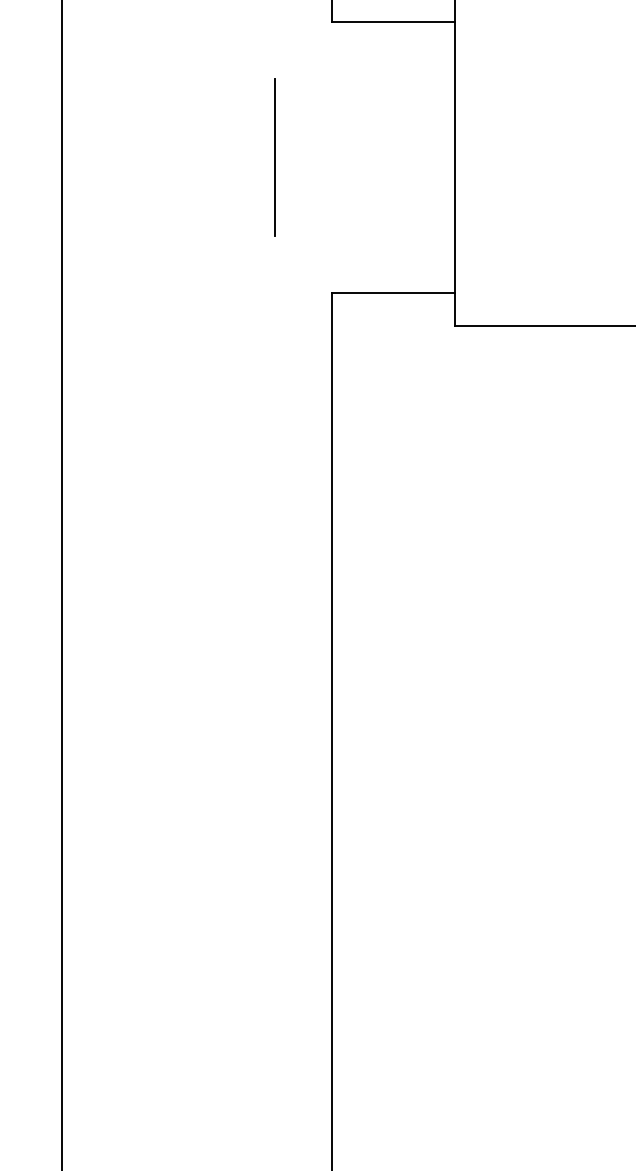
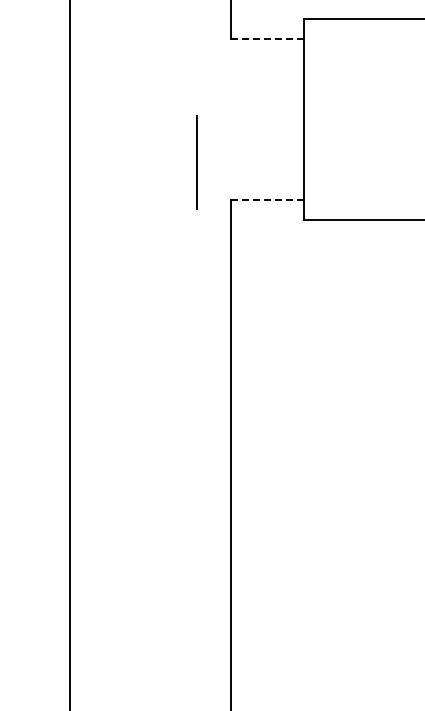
line: (392, 21) -> (267, 38), solid -> dashed
line: (273, 157) -> (196, 162), moved
line: (392, 292) -> (267, 200), solid -> dashed

